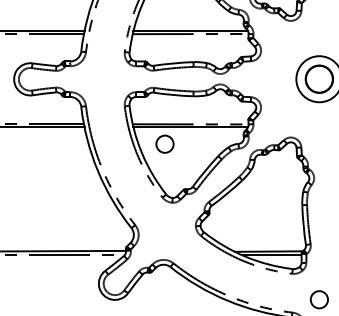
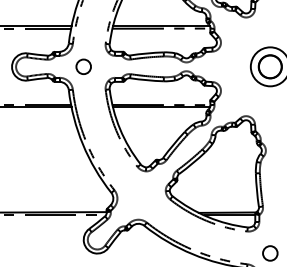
circle: (164, 143) -> (83, 66), moved

